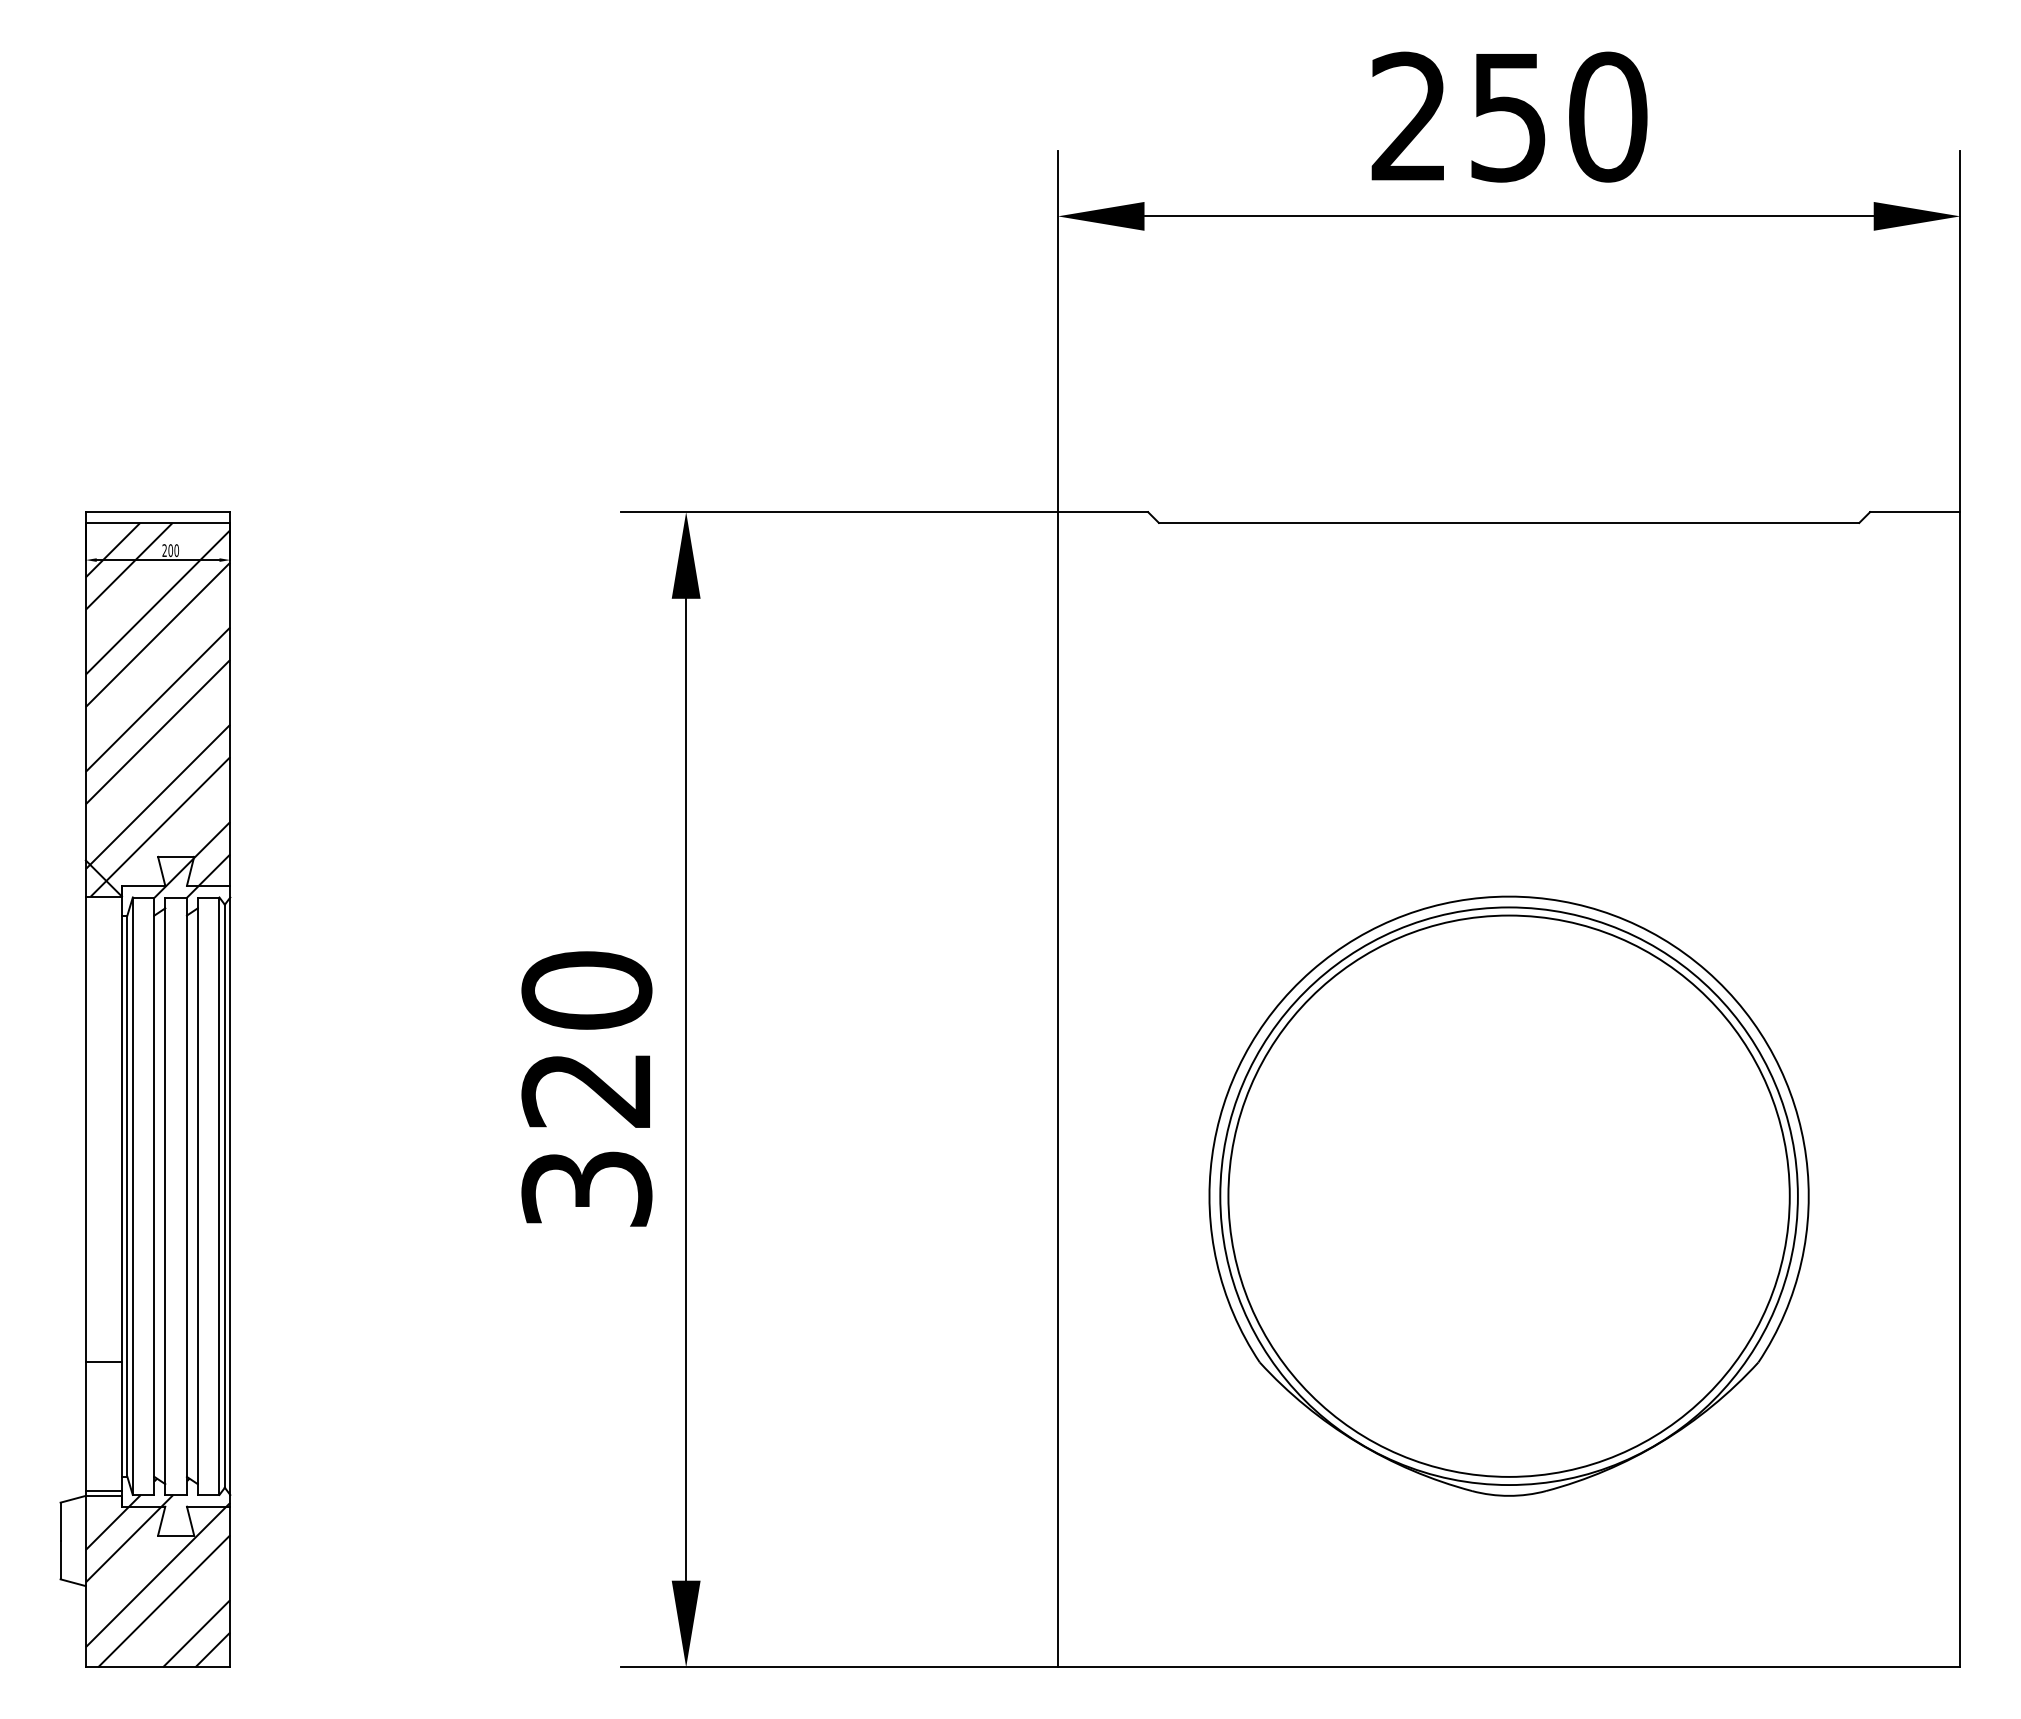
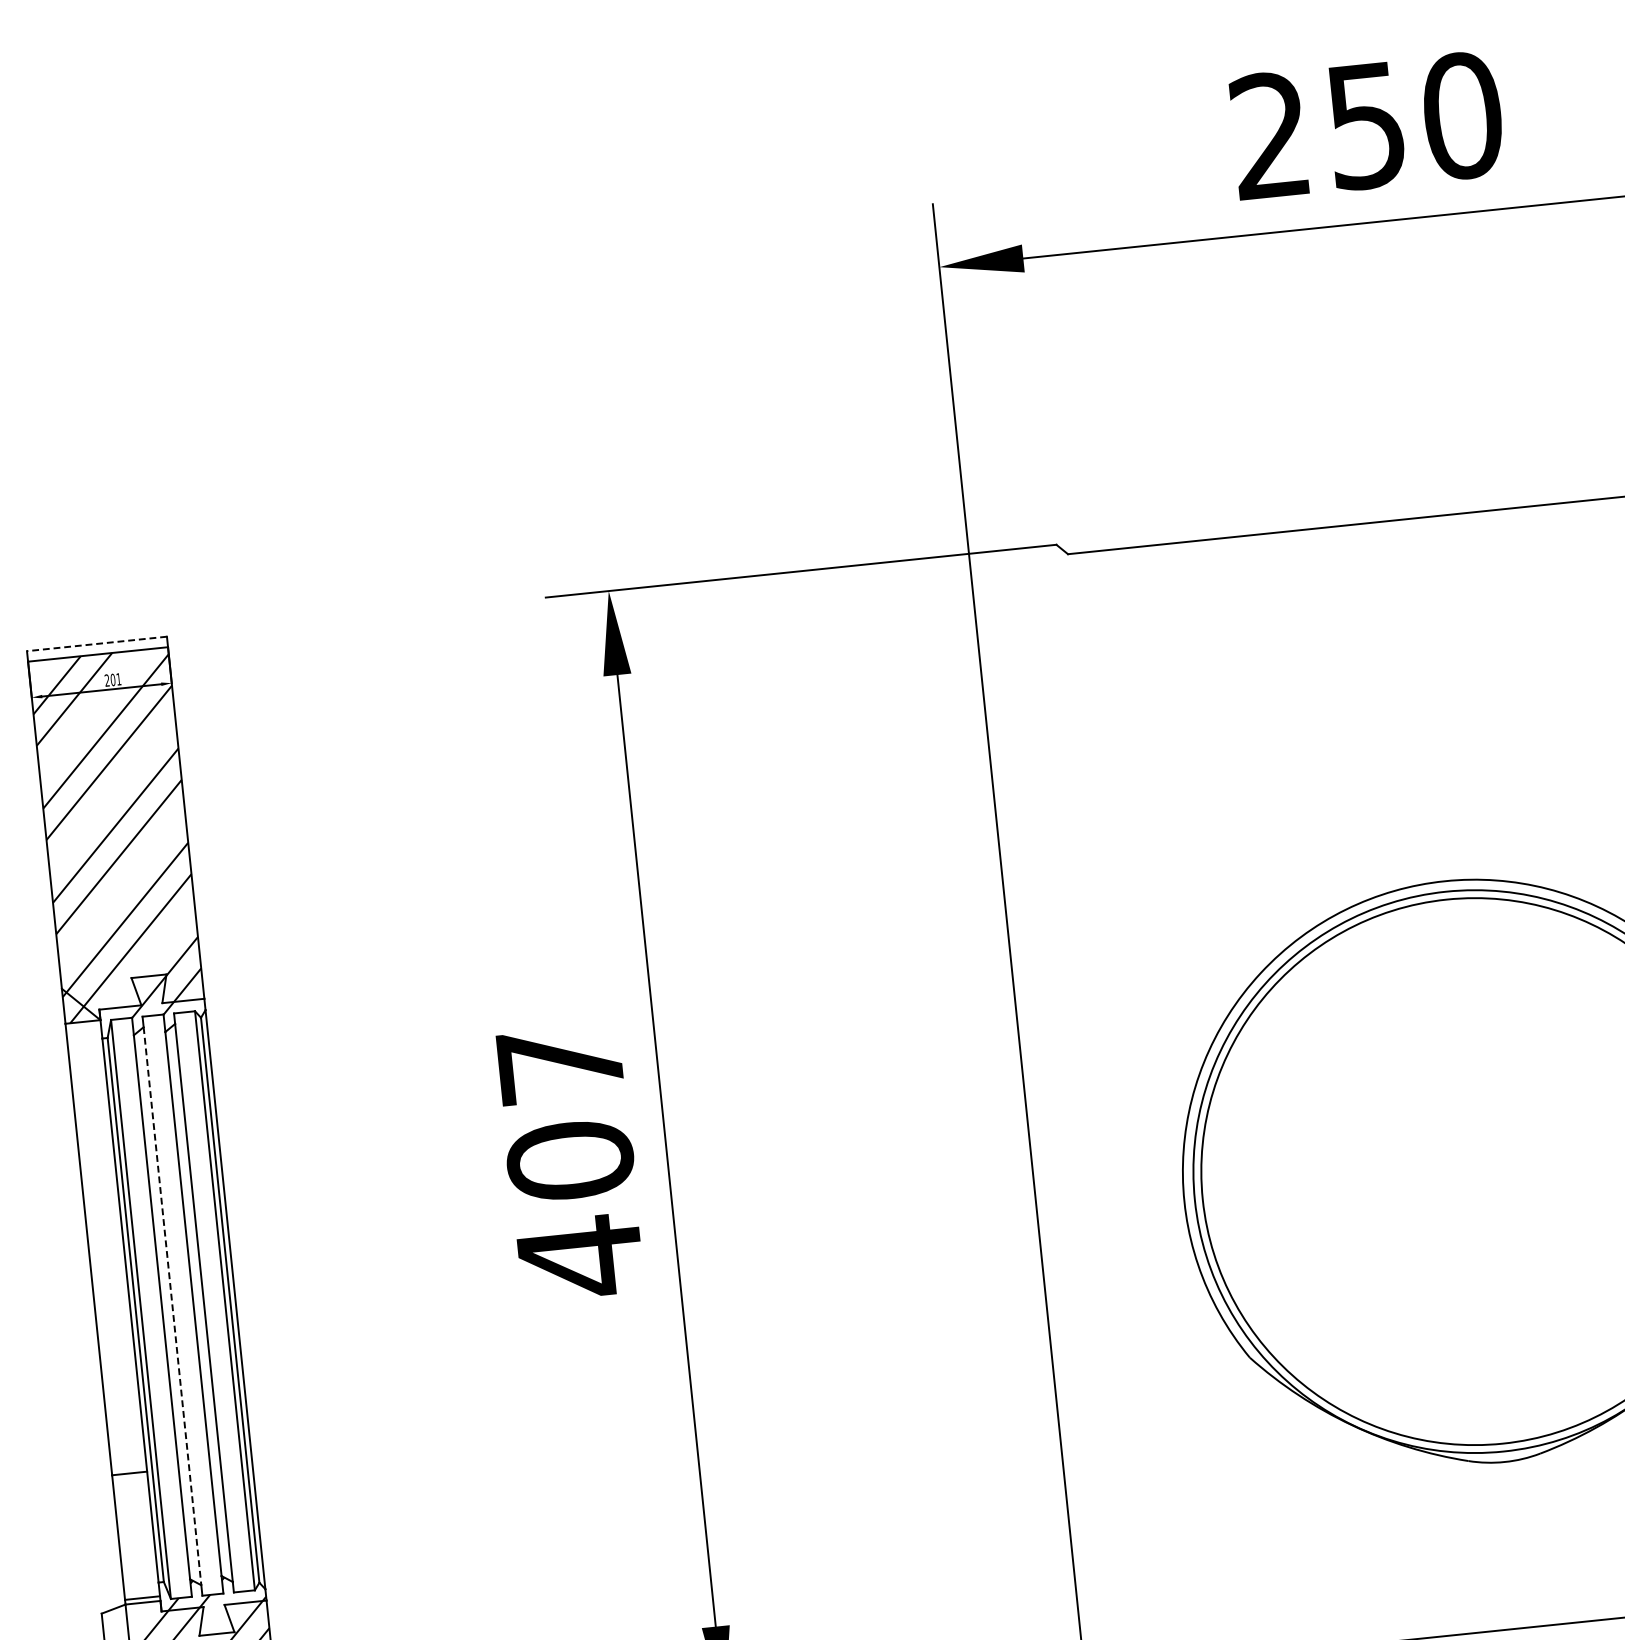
line: (157, 512) -> (96, 644), solid -> dashed
text: (176, 550) -> (118, 679), 200 -> 201
text: (586, 1090) -> (570, 1161), 320 -> 407
line: (165, 1196) -> (172, 1306), solid -> dashed

